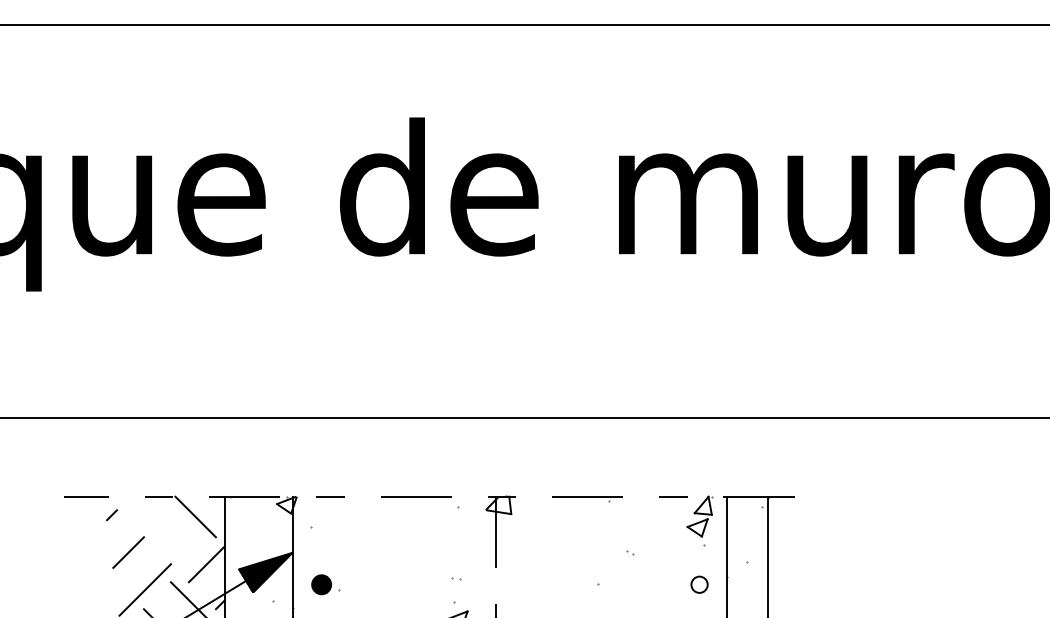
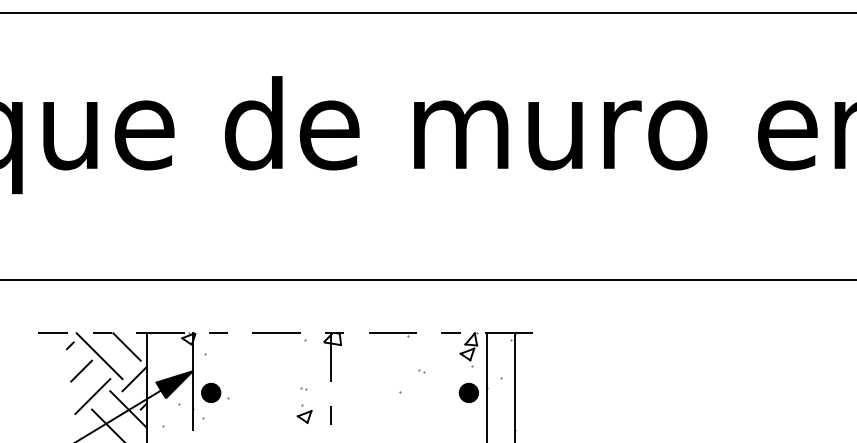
line: (155, 530) -> (99, 356), added
part: (326, 584) -> (215, 392), size x1.43
part: (699, 584) -> (468, 392), size x1.67

